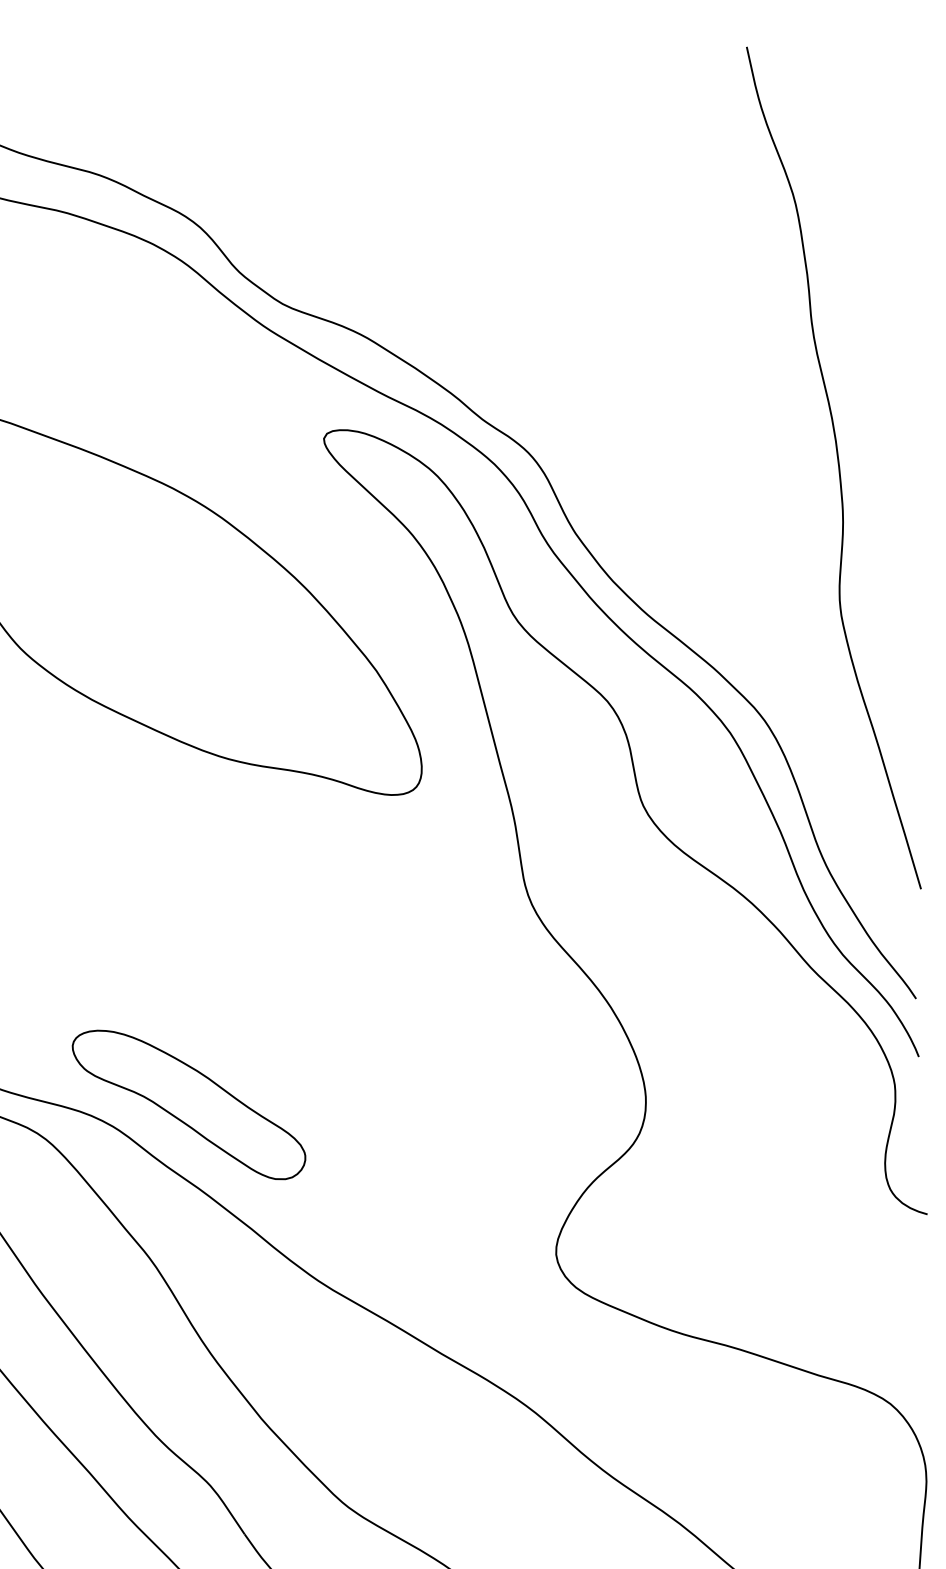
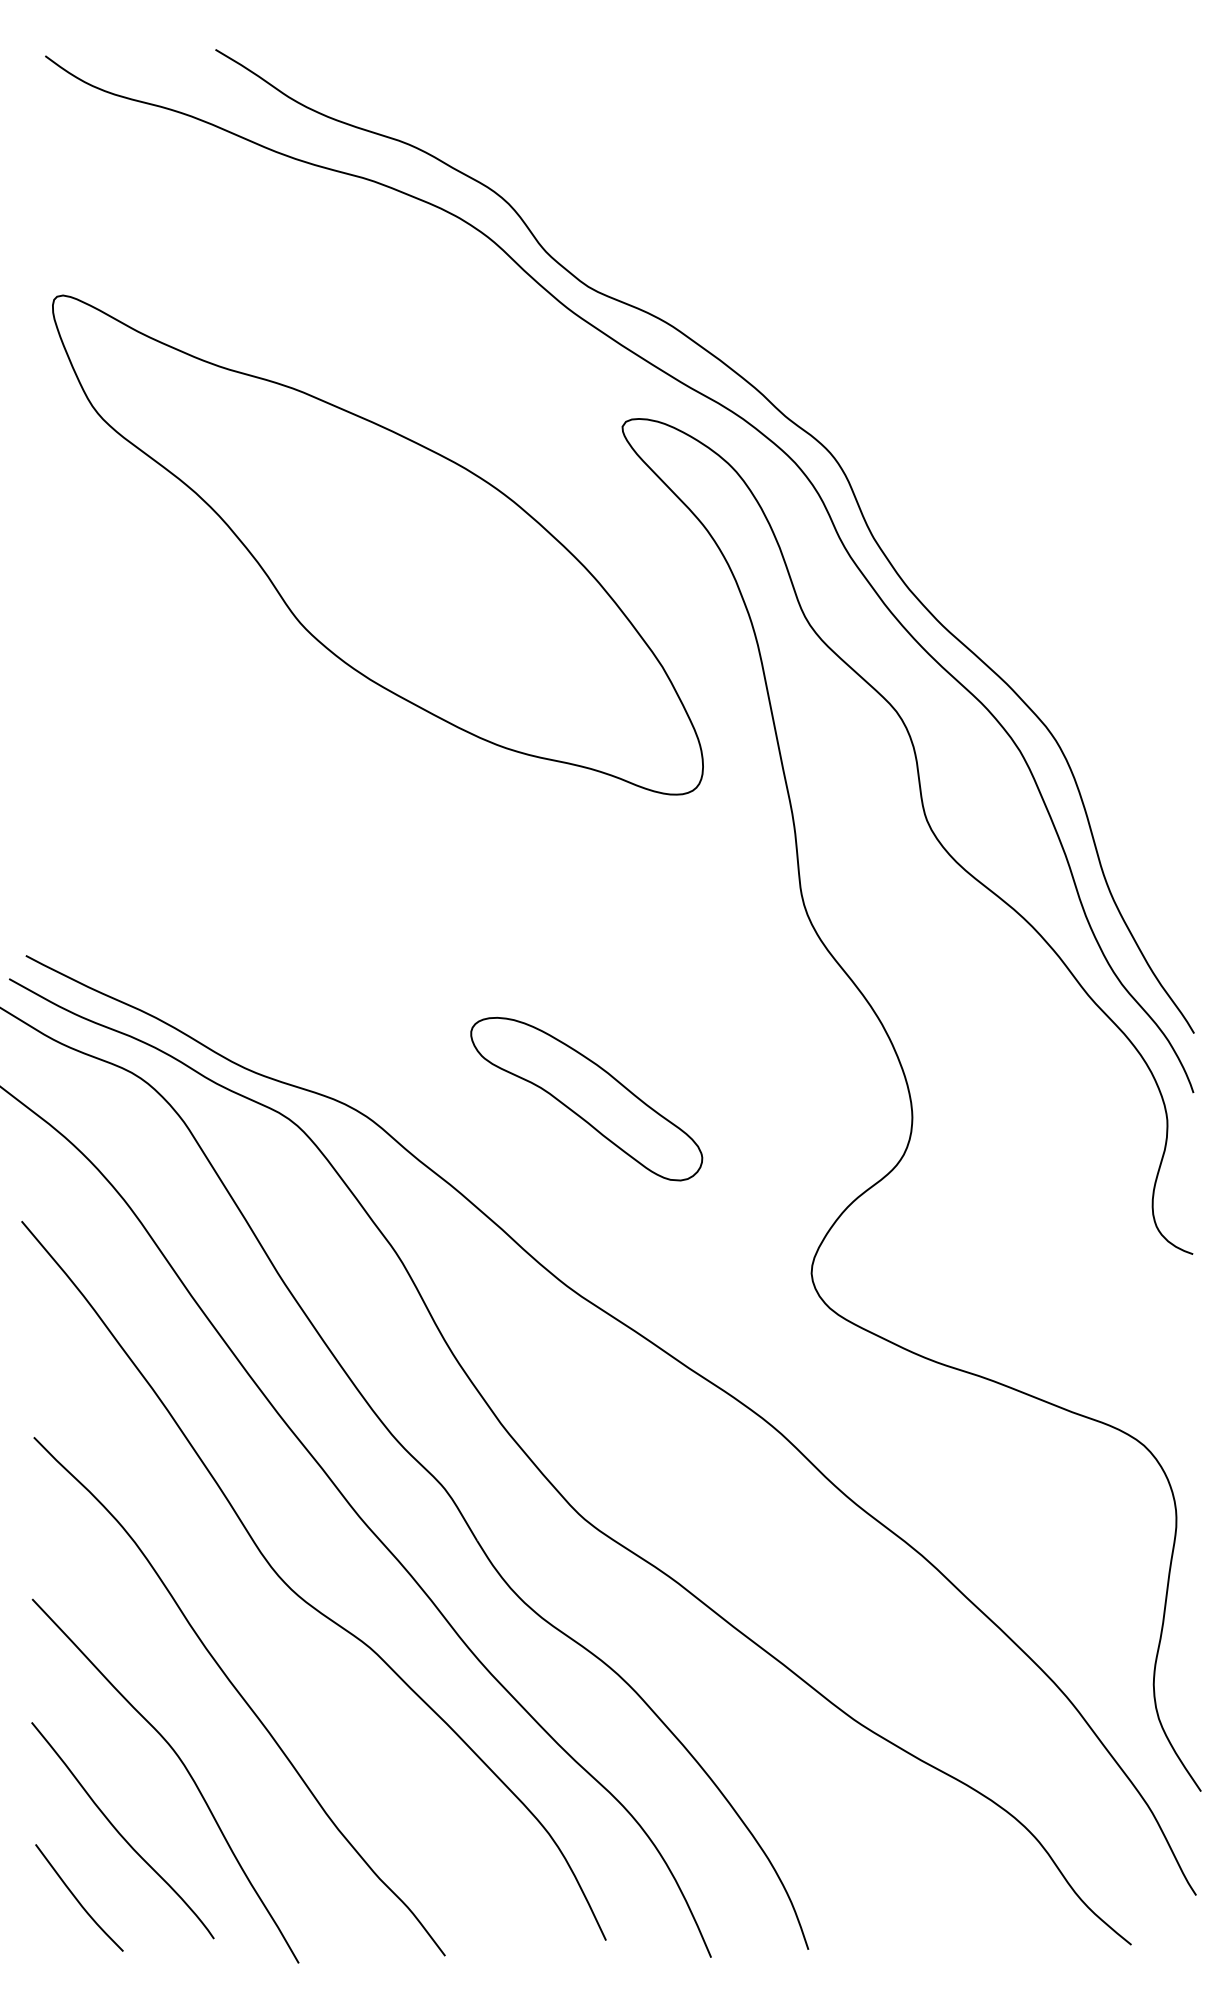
curve: (837, 465) -> (1145, 484), removed
part: (188, 1104) -> (586, 1098), moved

